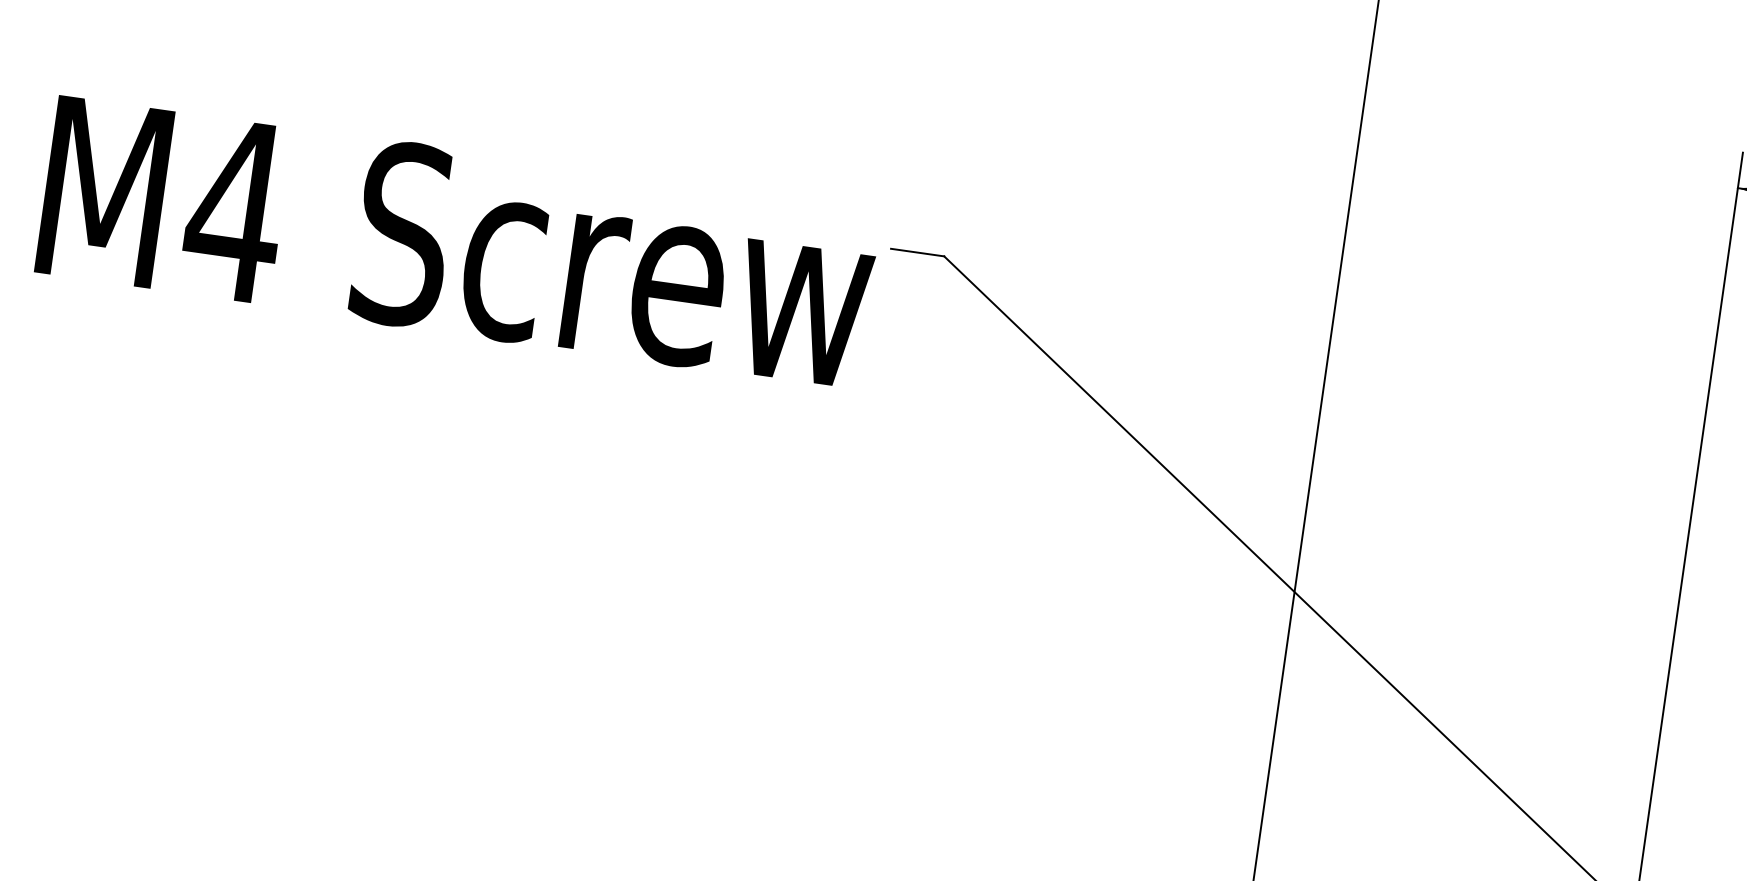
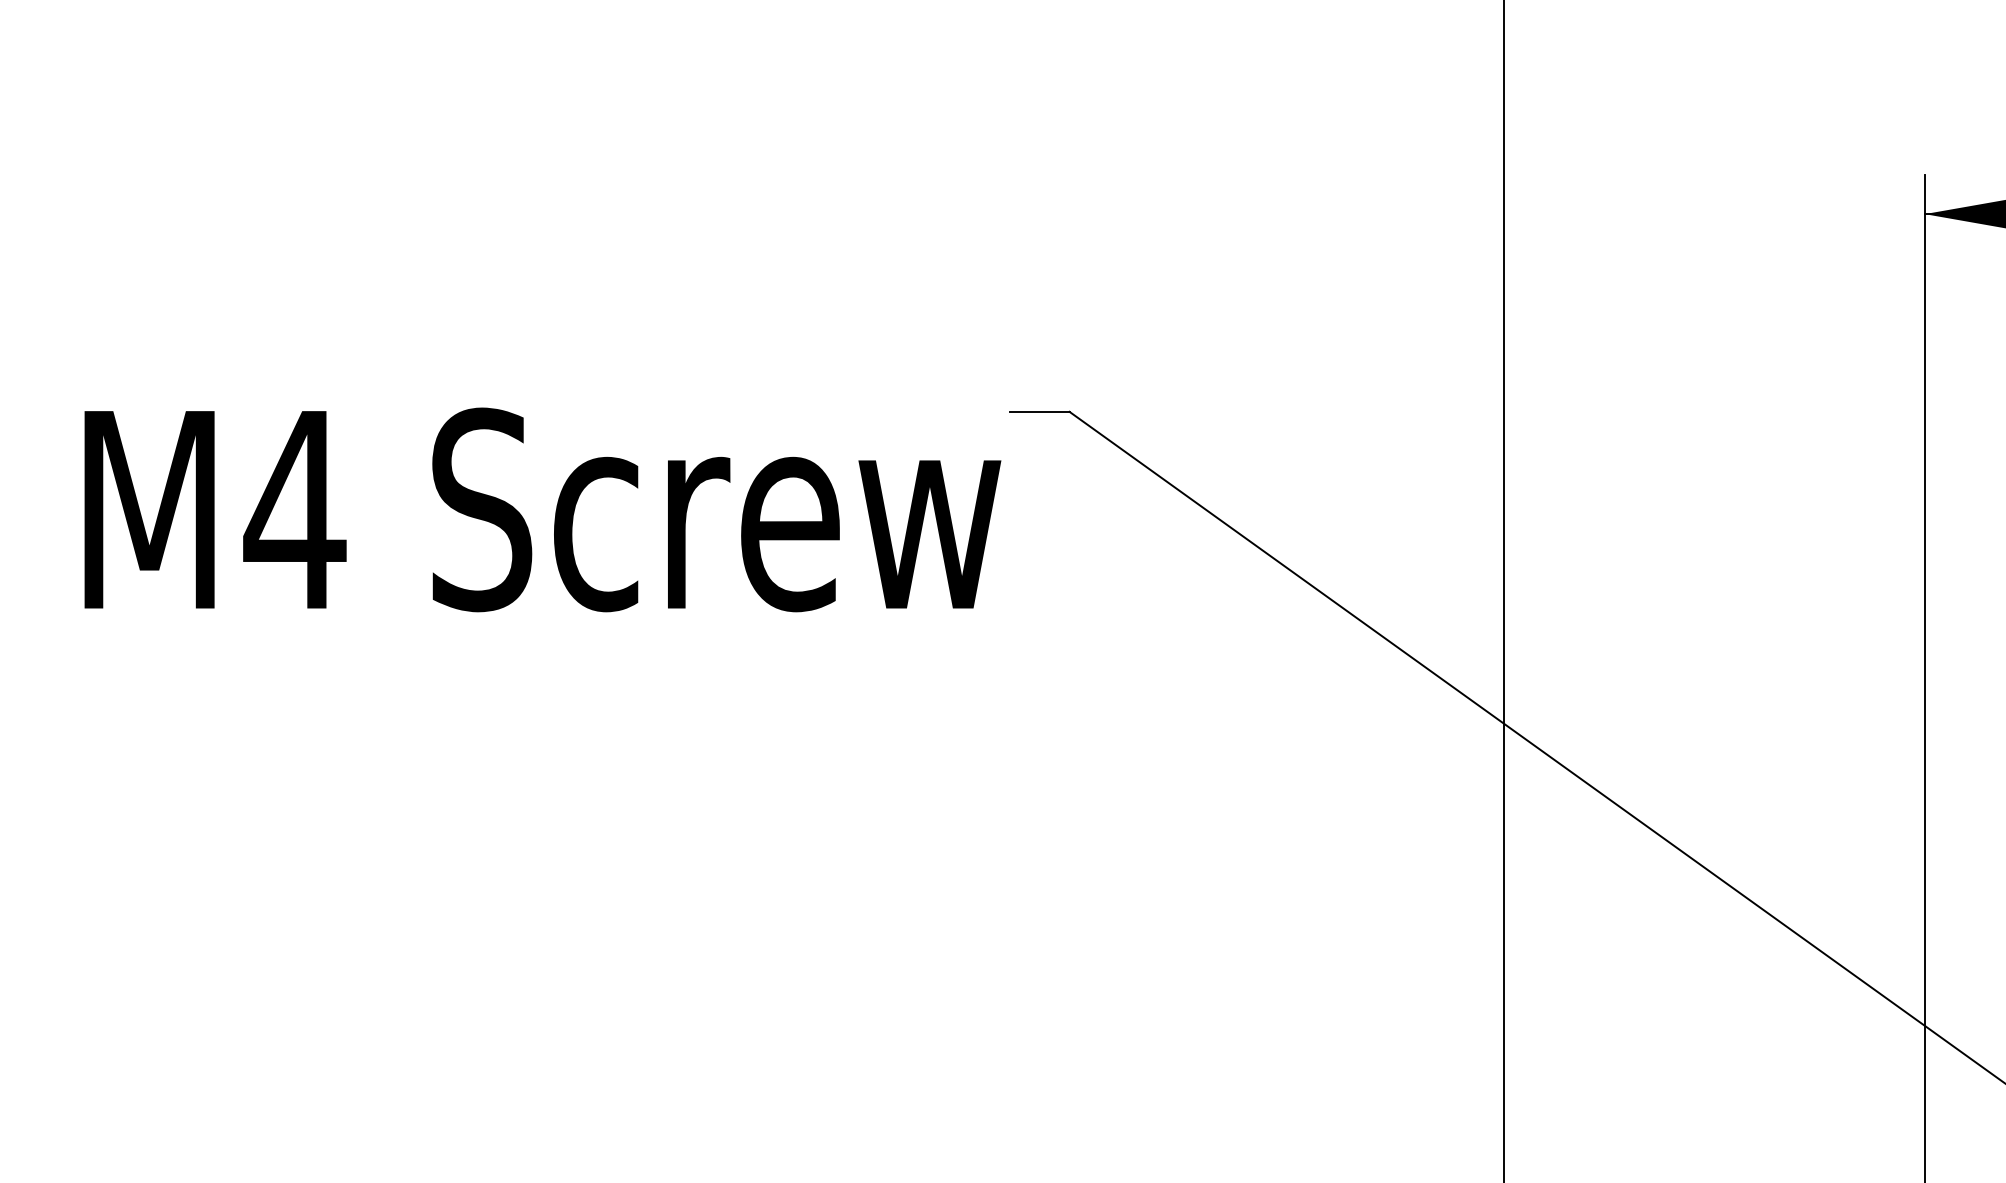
text: (457, 241) -> (542, 509), moved

